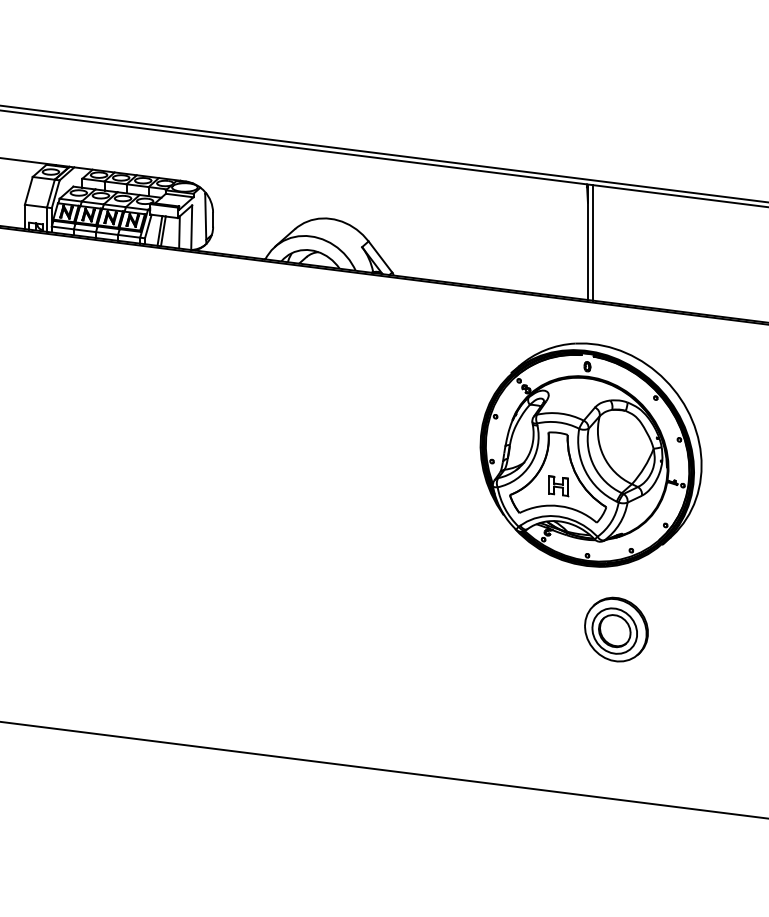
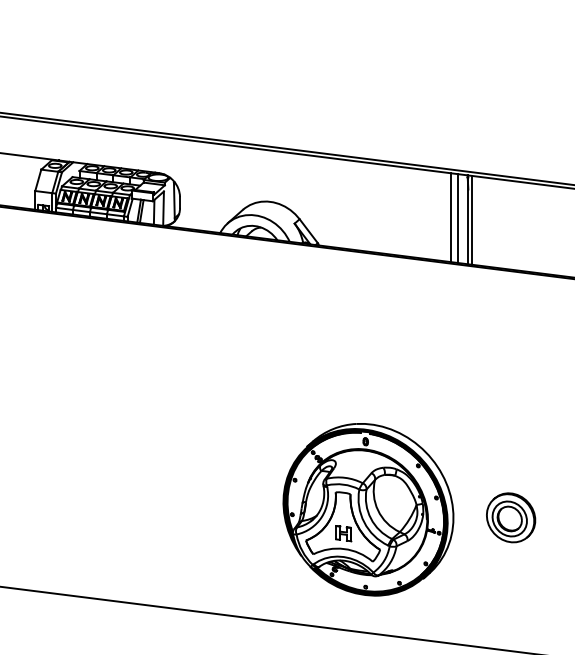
line: (565, 239) -> (451, 217), added
line: (574, 240) -> (458, 218), added
part: (590, 454) -> (368, 509), moved
part: (616, 629) -> (511, 517), moved

